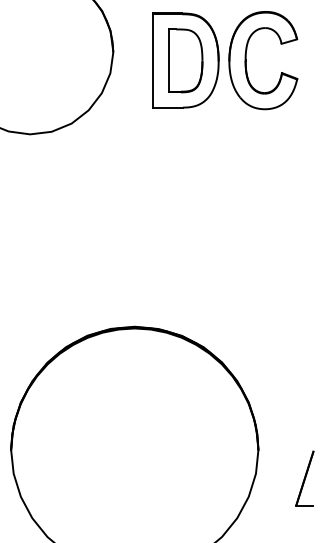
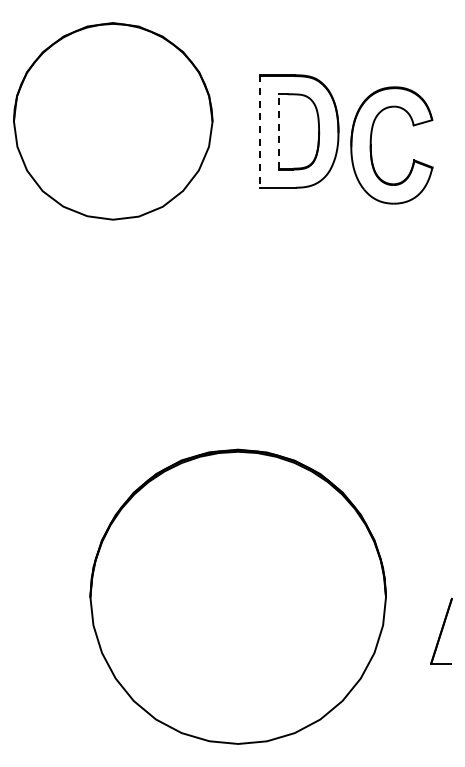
line: (169, 59) -> (279, 130), solid -> dashed
line: (153, 60) -> (260, 131), solid -> dashed
part: (246, 60) -> (371, 145), moved

